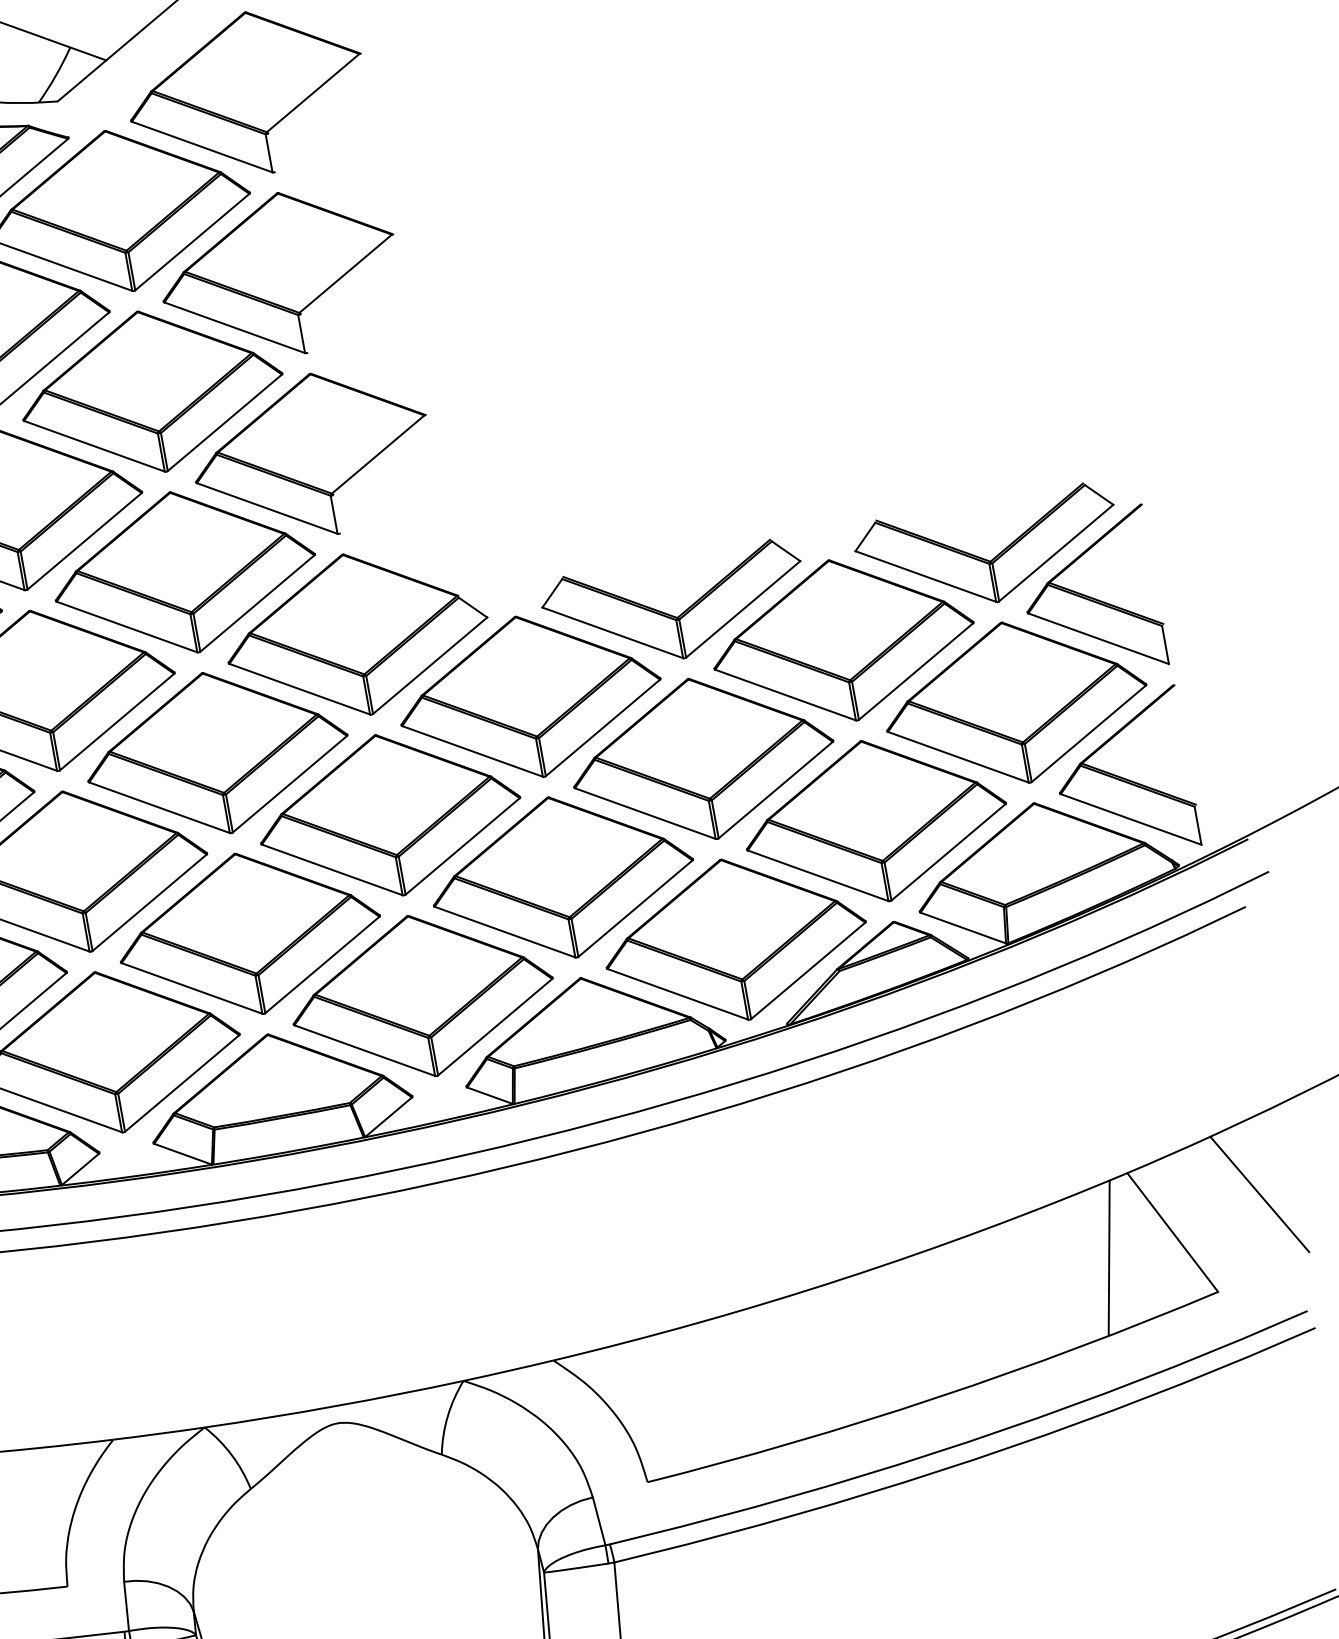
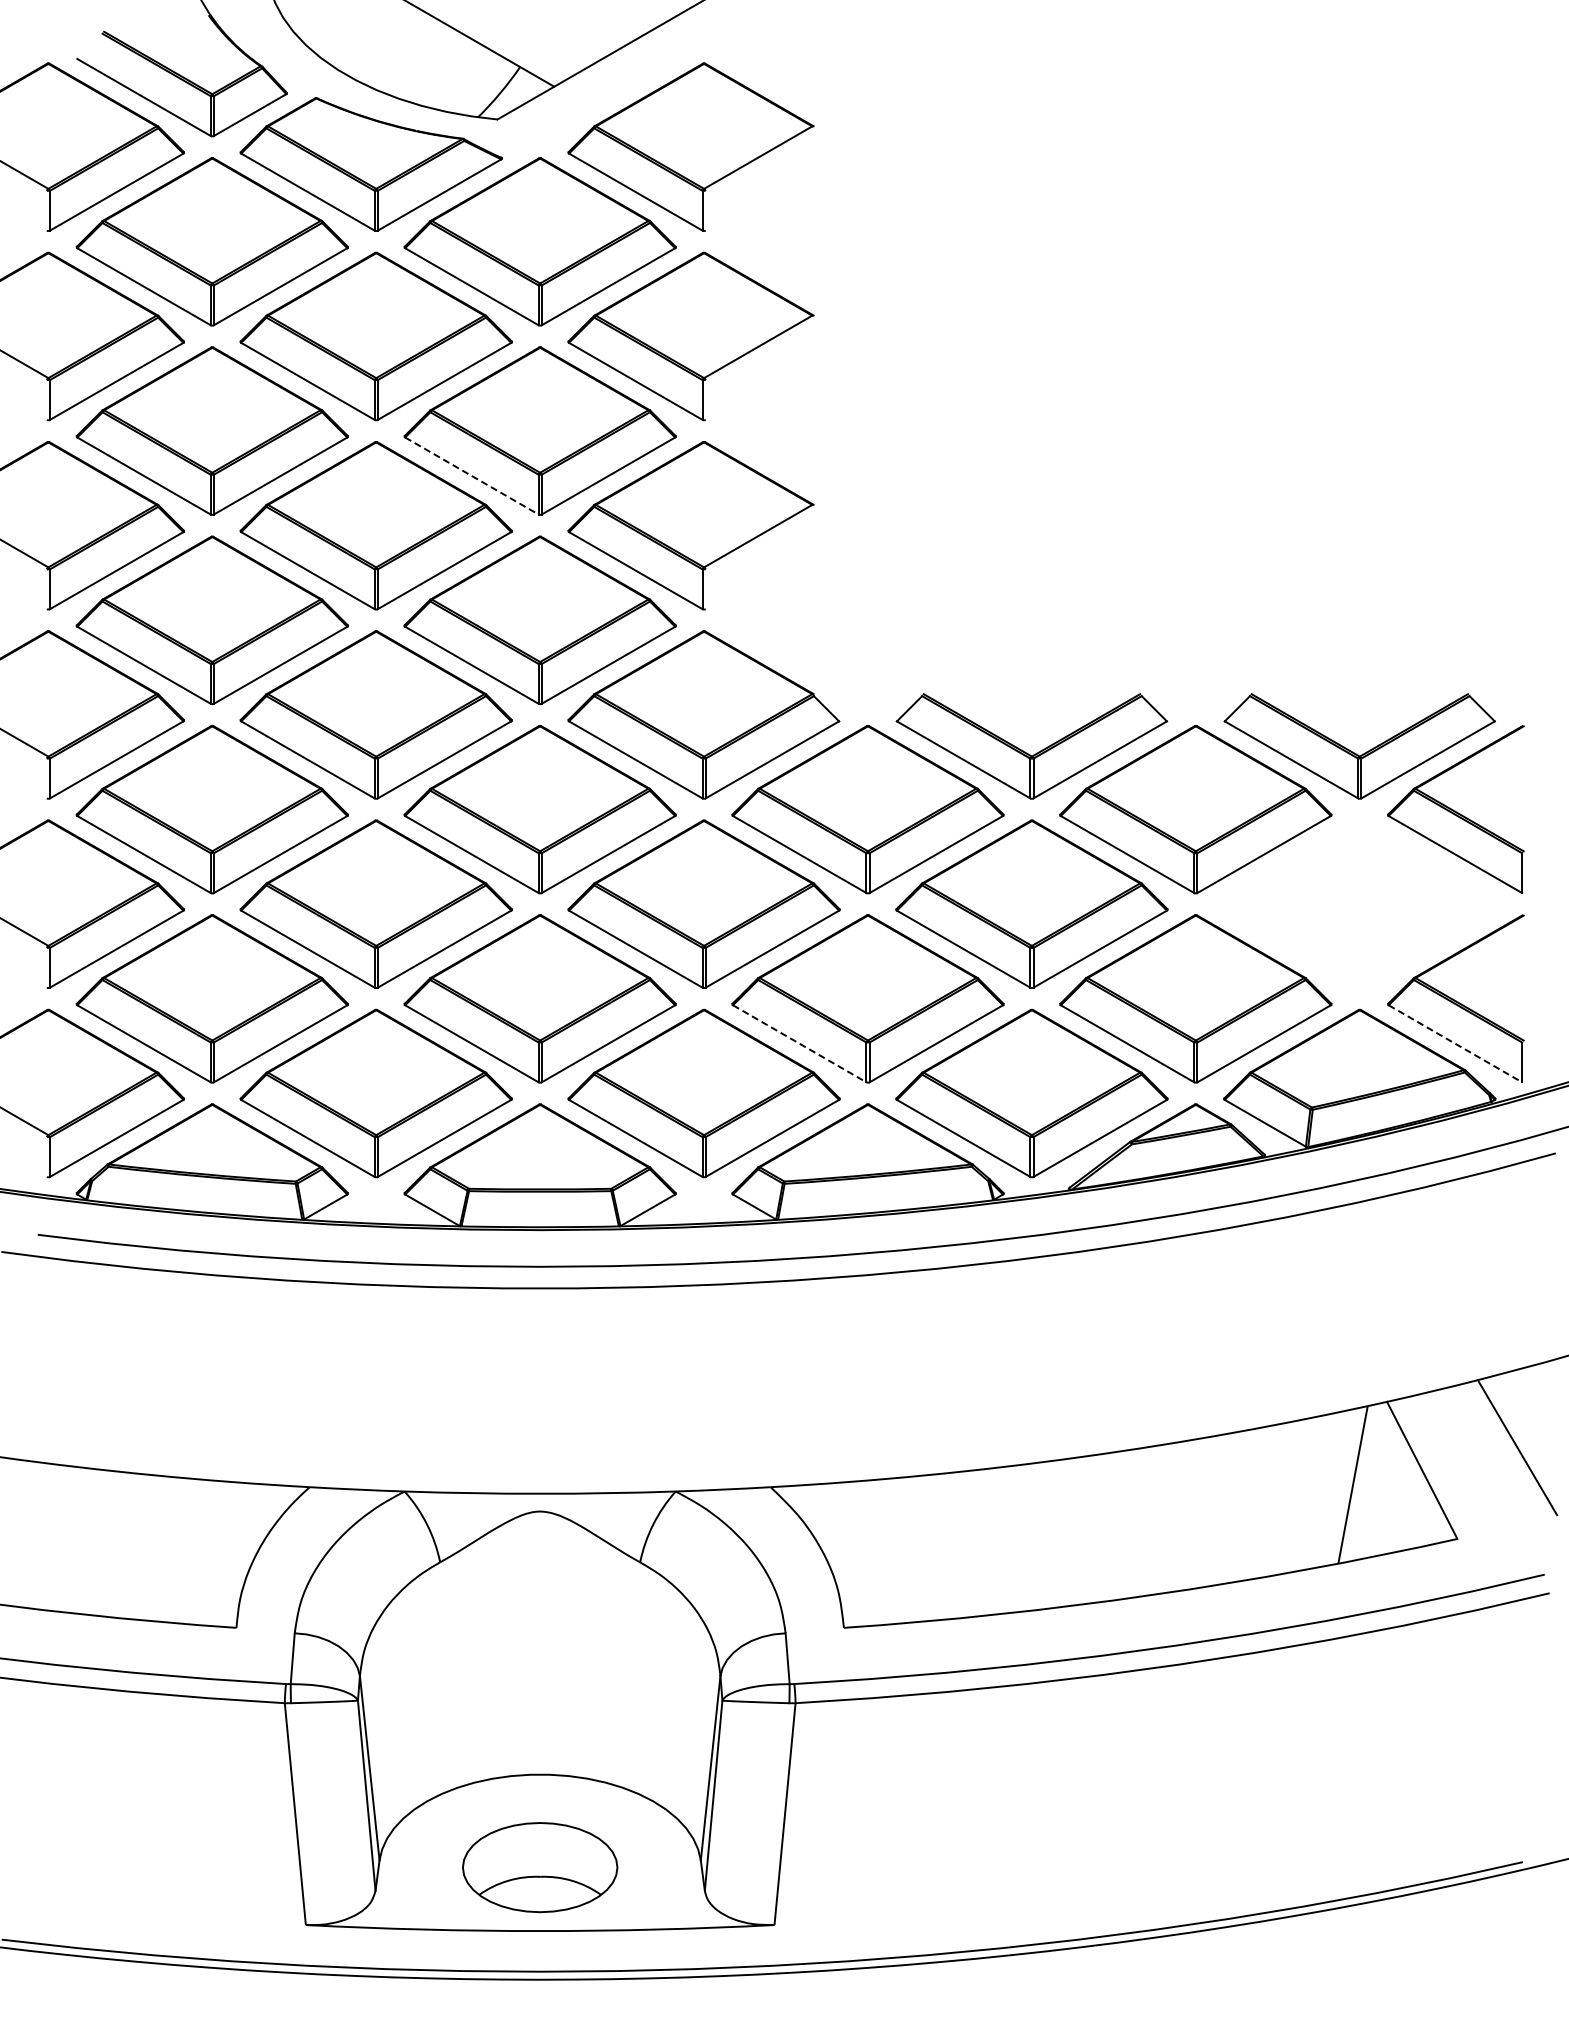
line: (95, 446) -> (472, 476), solid -> dashed
part: (1015, 701) -> (1359, 903), removed
line: (1131, 820) -> (1455, 1044), solid -> dashed
line: (505, 932) -> (800, 1044), solid -> dashed

